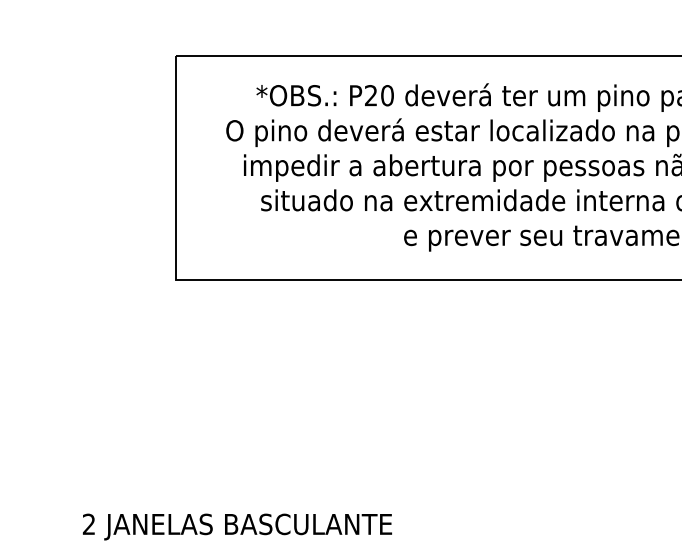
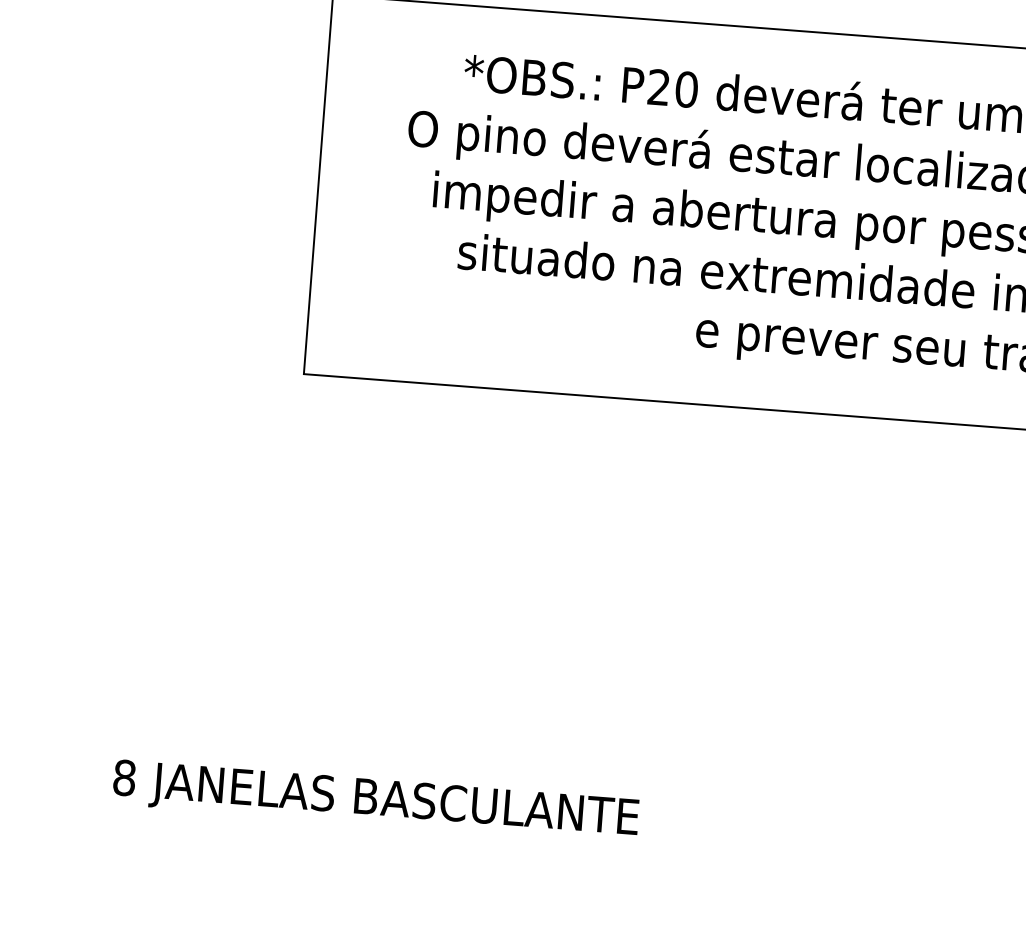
text: (88, 524) -> (123, 778), 2 -> 8

